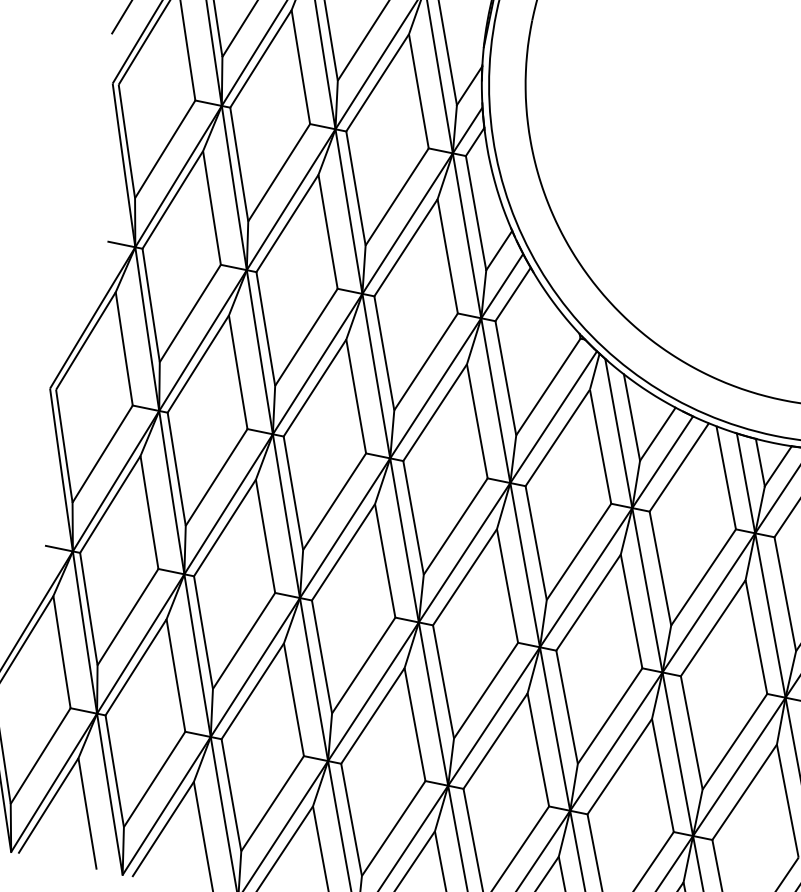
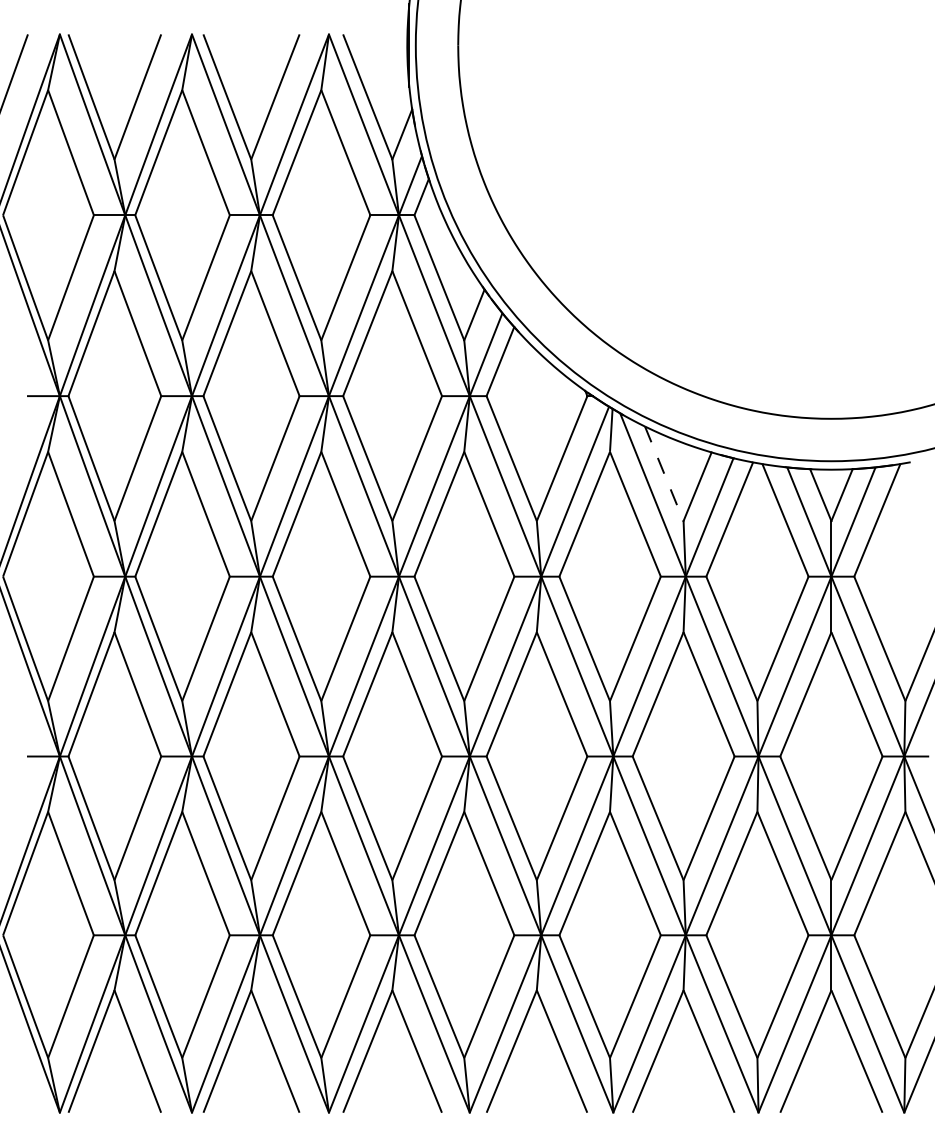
line: (632, 418) -> (664, 474), solid -> dashed

